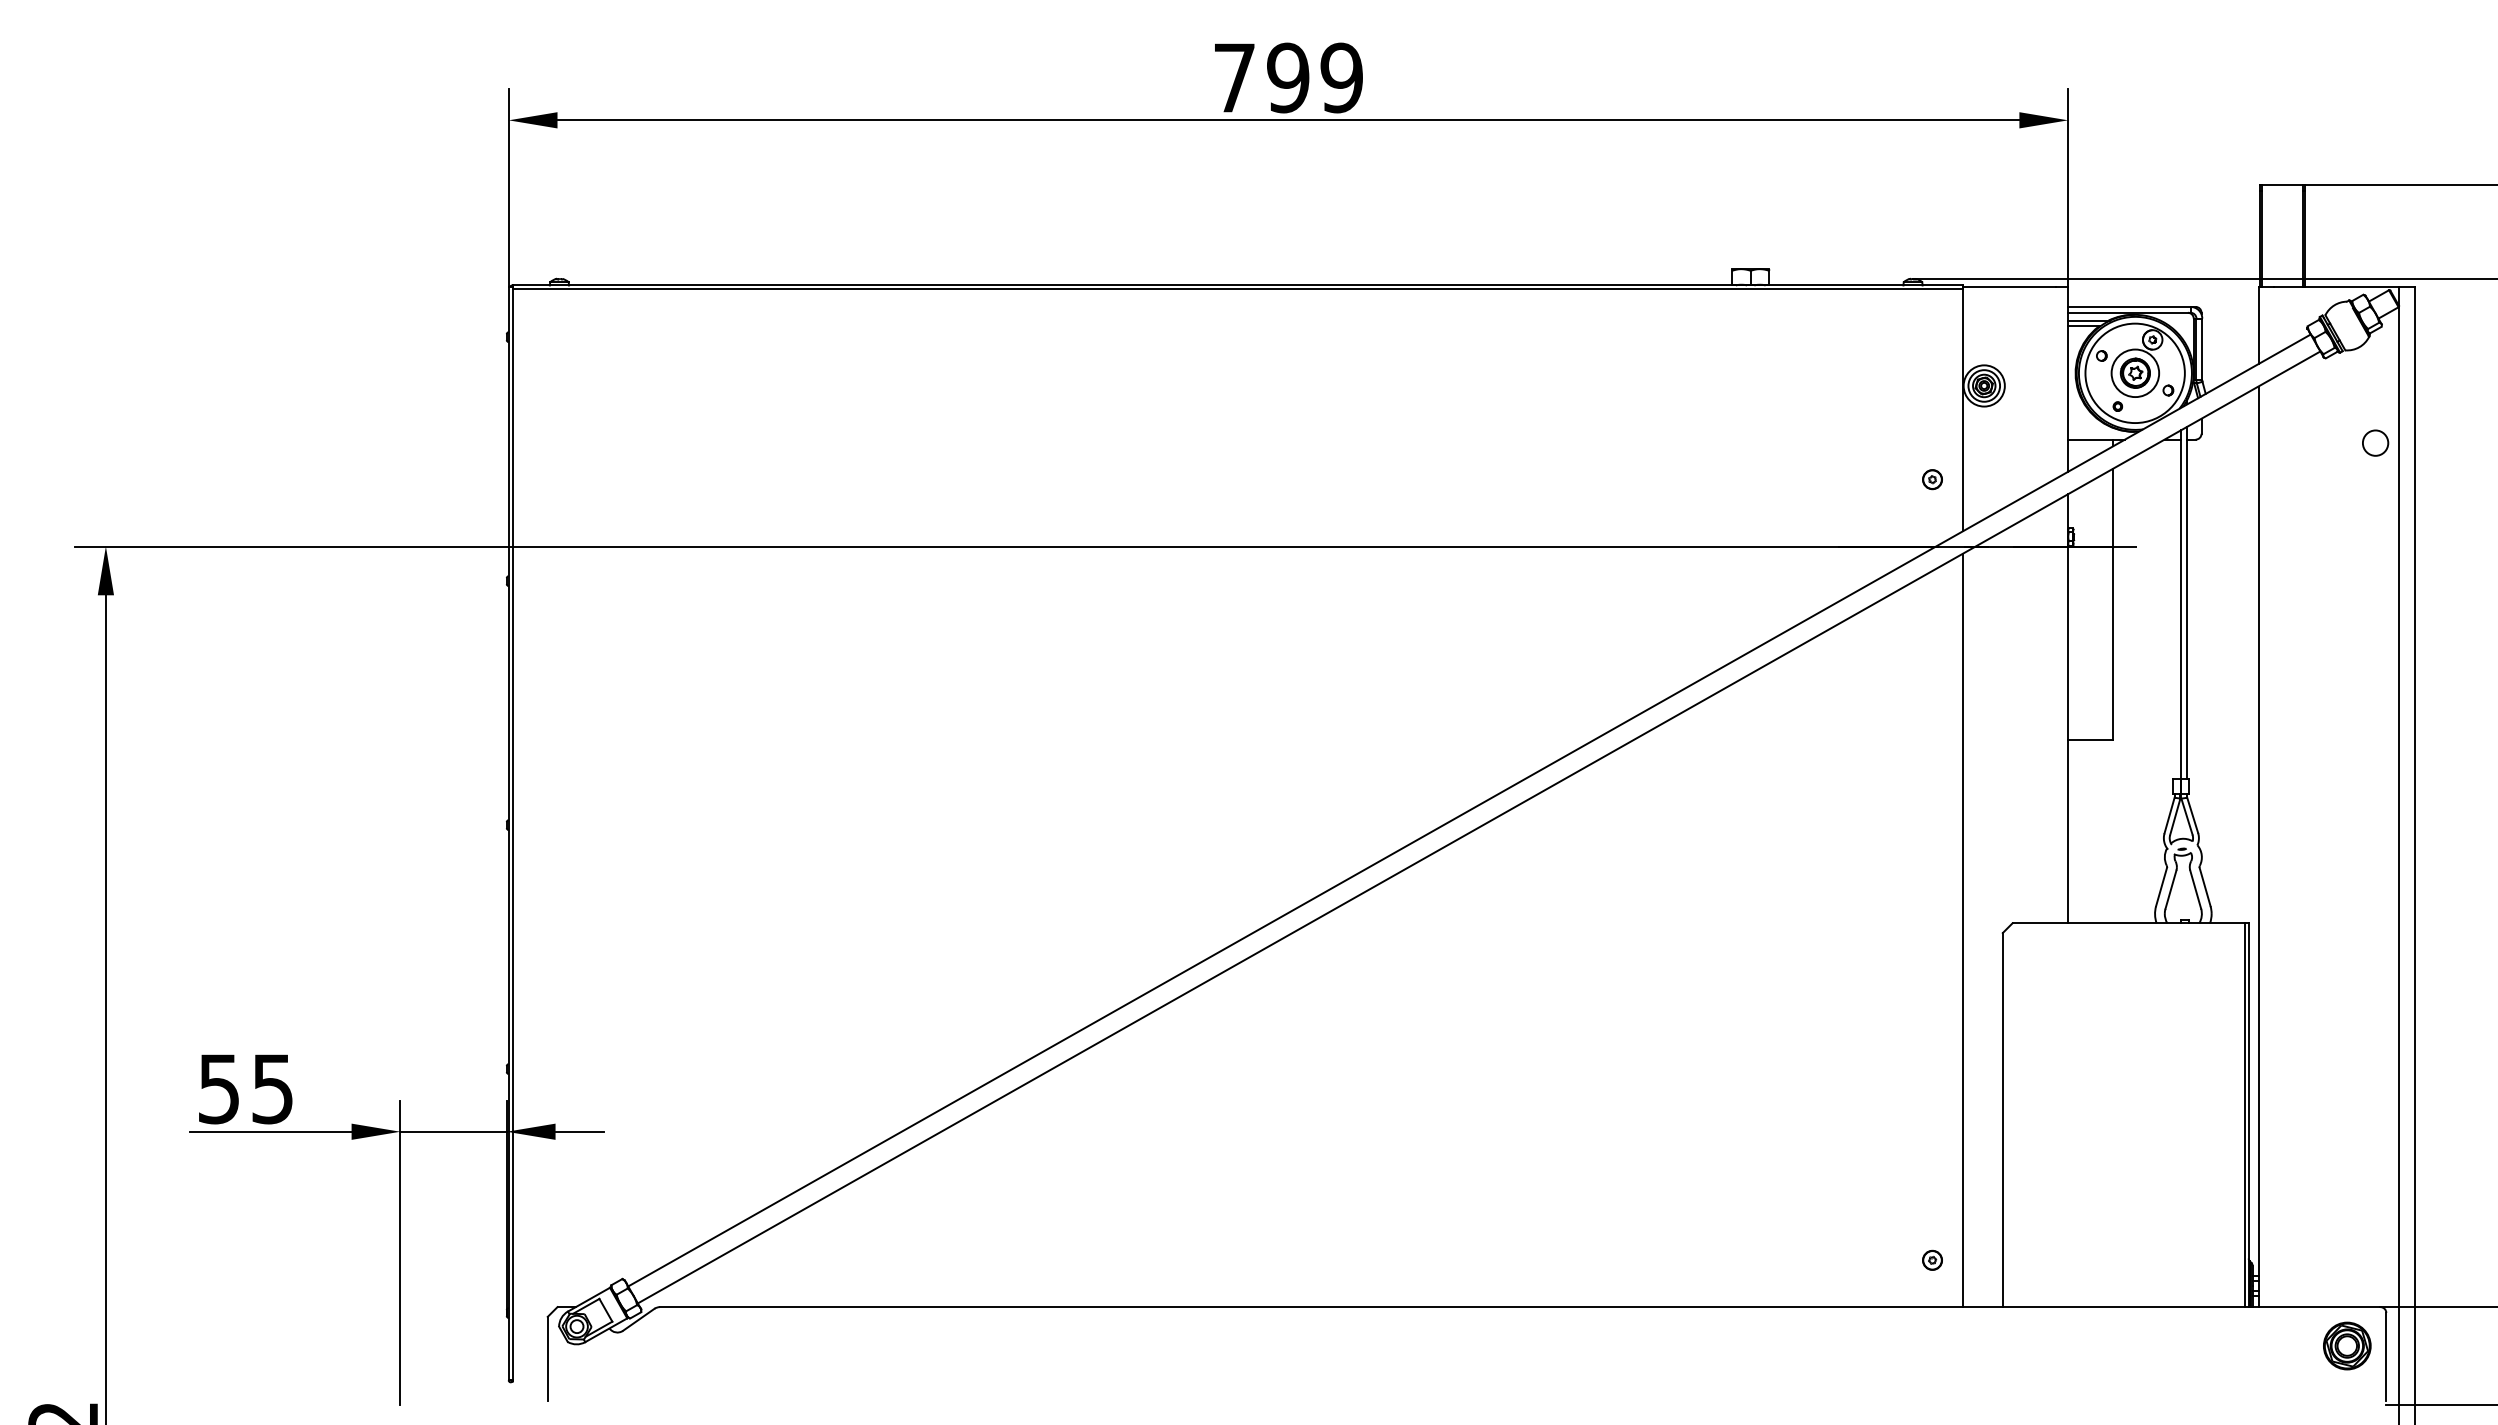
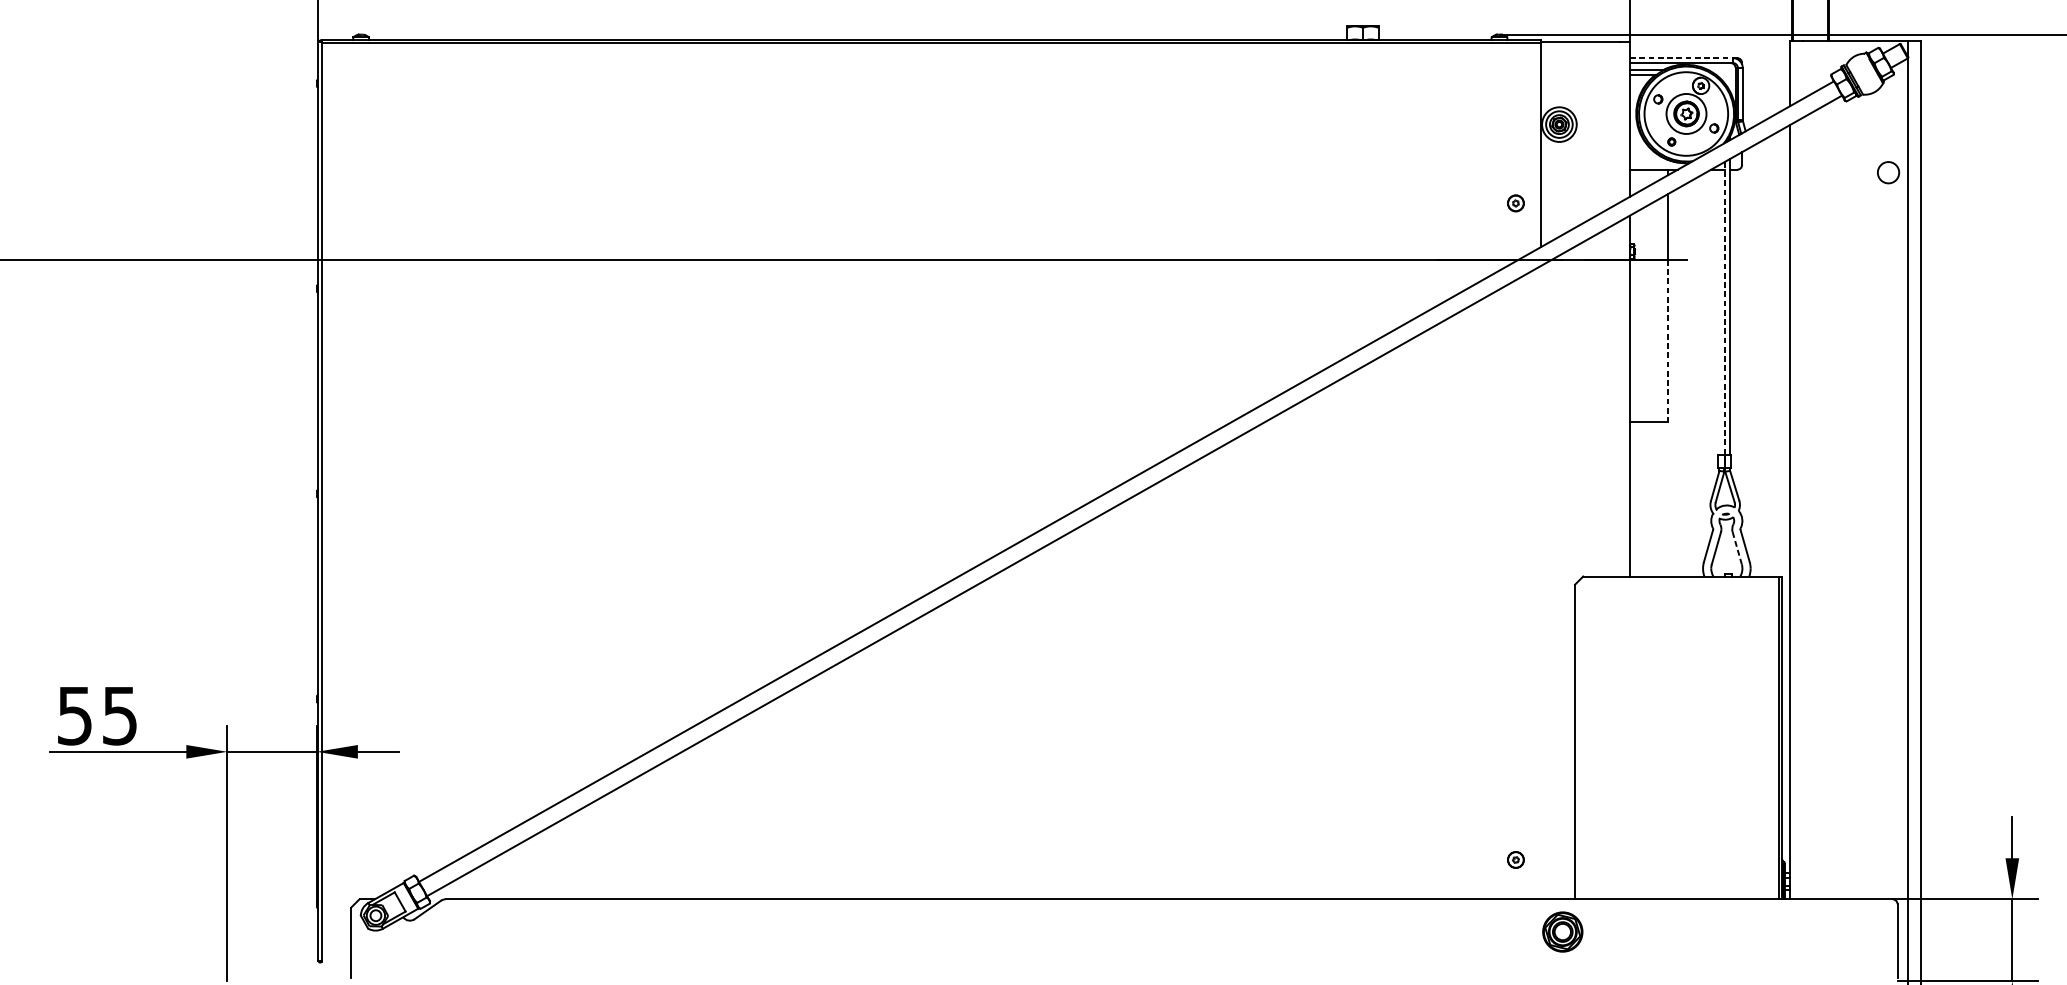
line: (2129, 306) -> (1681, 57), solid -> dashed
line: (2181, 604) -> (1725, 308), solid -> dashed
line: (2113, 643) -> (1668, 341), solid -> dashed
line: (2195, 889) -> (1737, 548), solid -> dashed
line: (1962, 930) -> (1541, 582), removed
part: (2347, 1345) -> (1562, 931), moved

